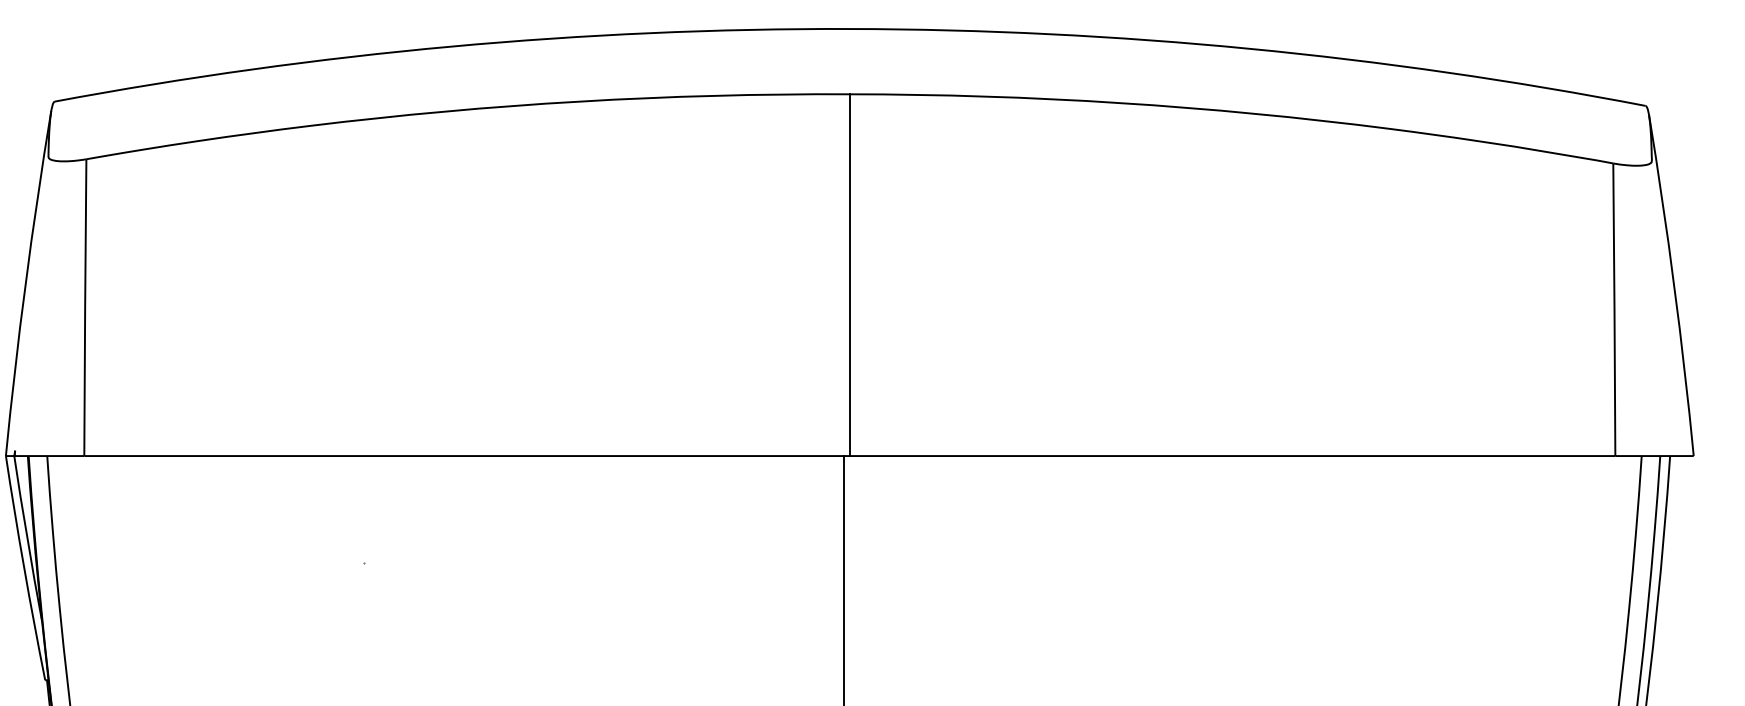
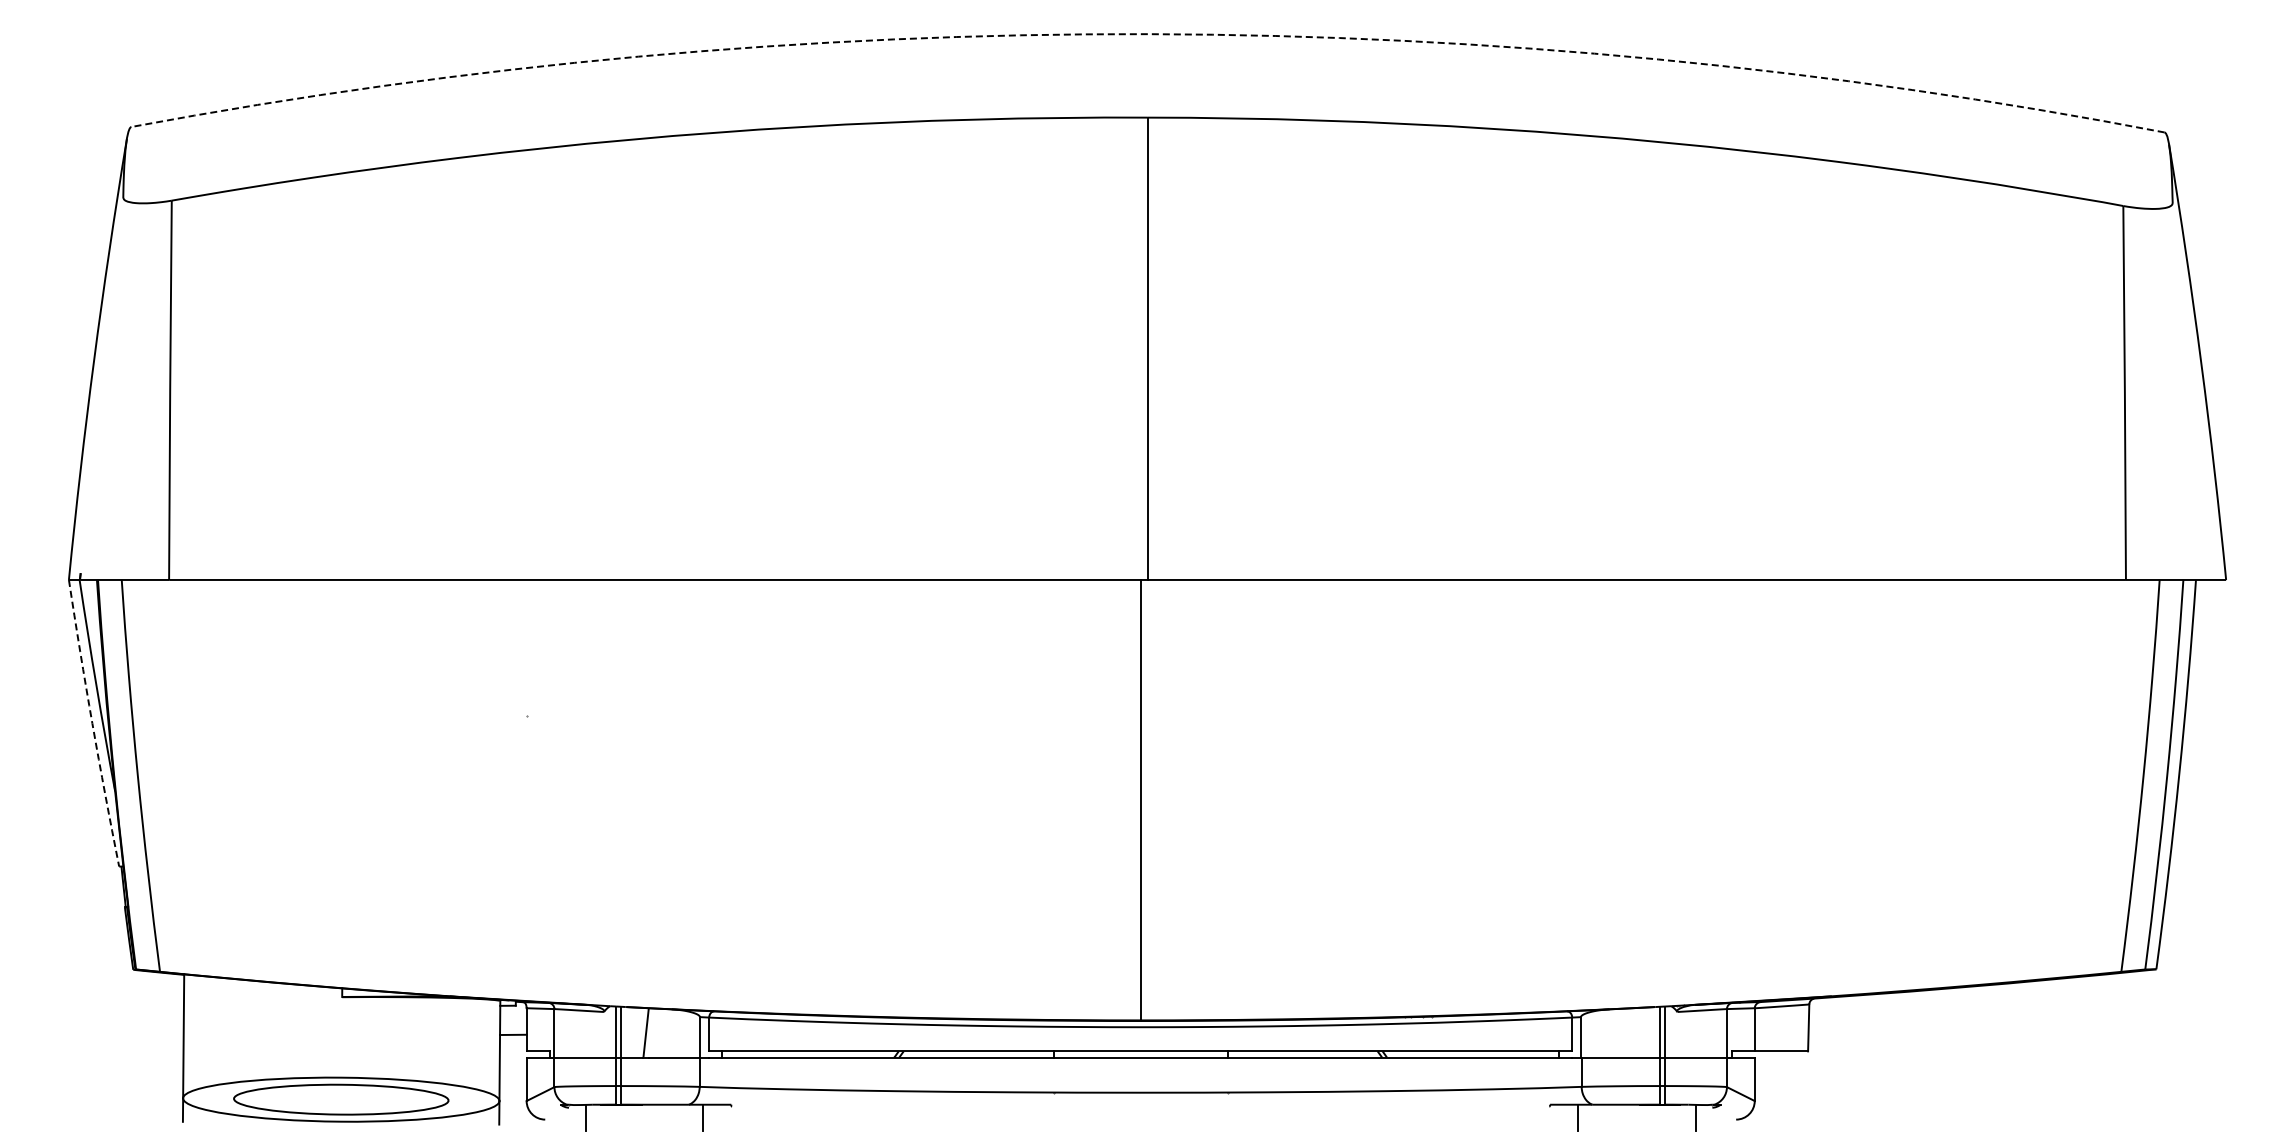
arc: (850, 29) -> (1148, 34), solid -> dashed
arc: (24, 568) -> (92, 723), solid -> dashed

